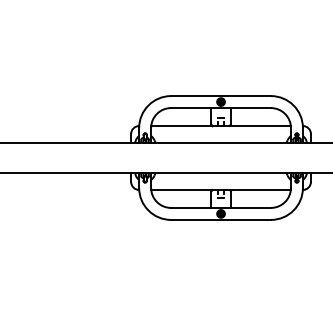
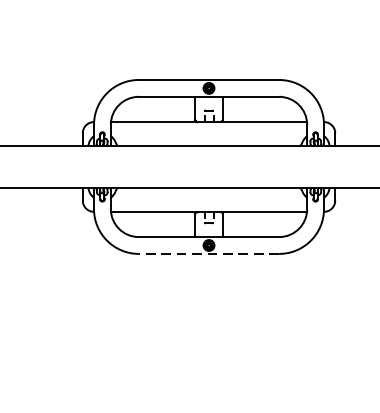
line: (221, 219) -> (209, 253), solid -> dashed

